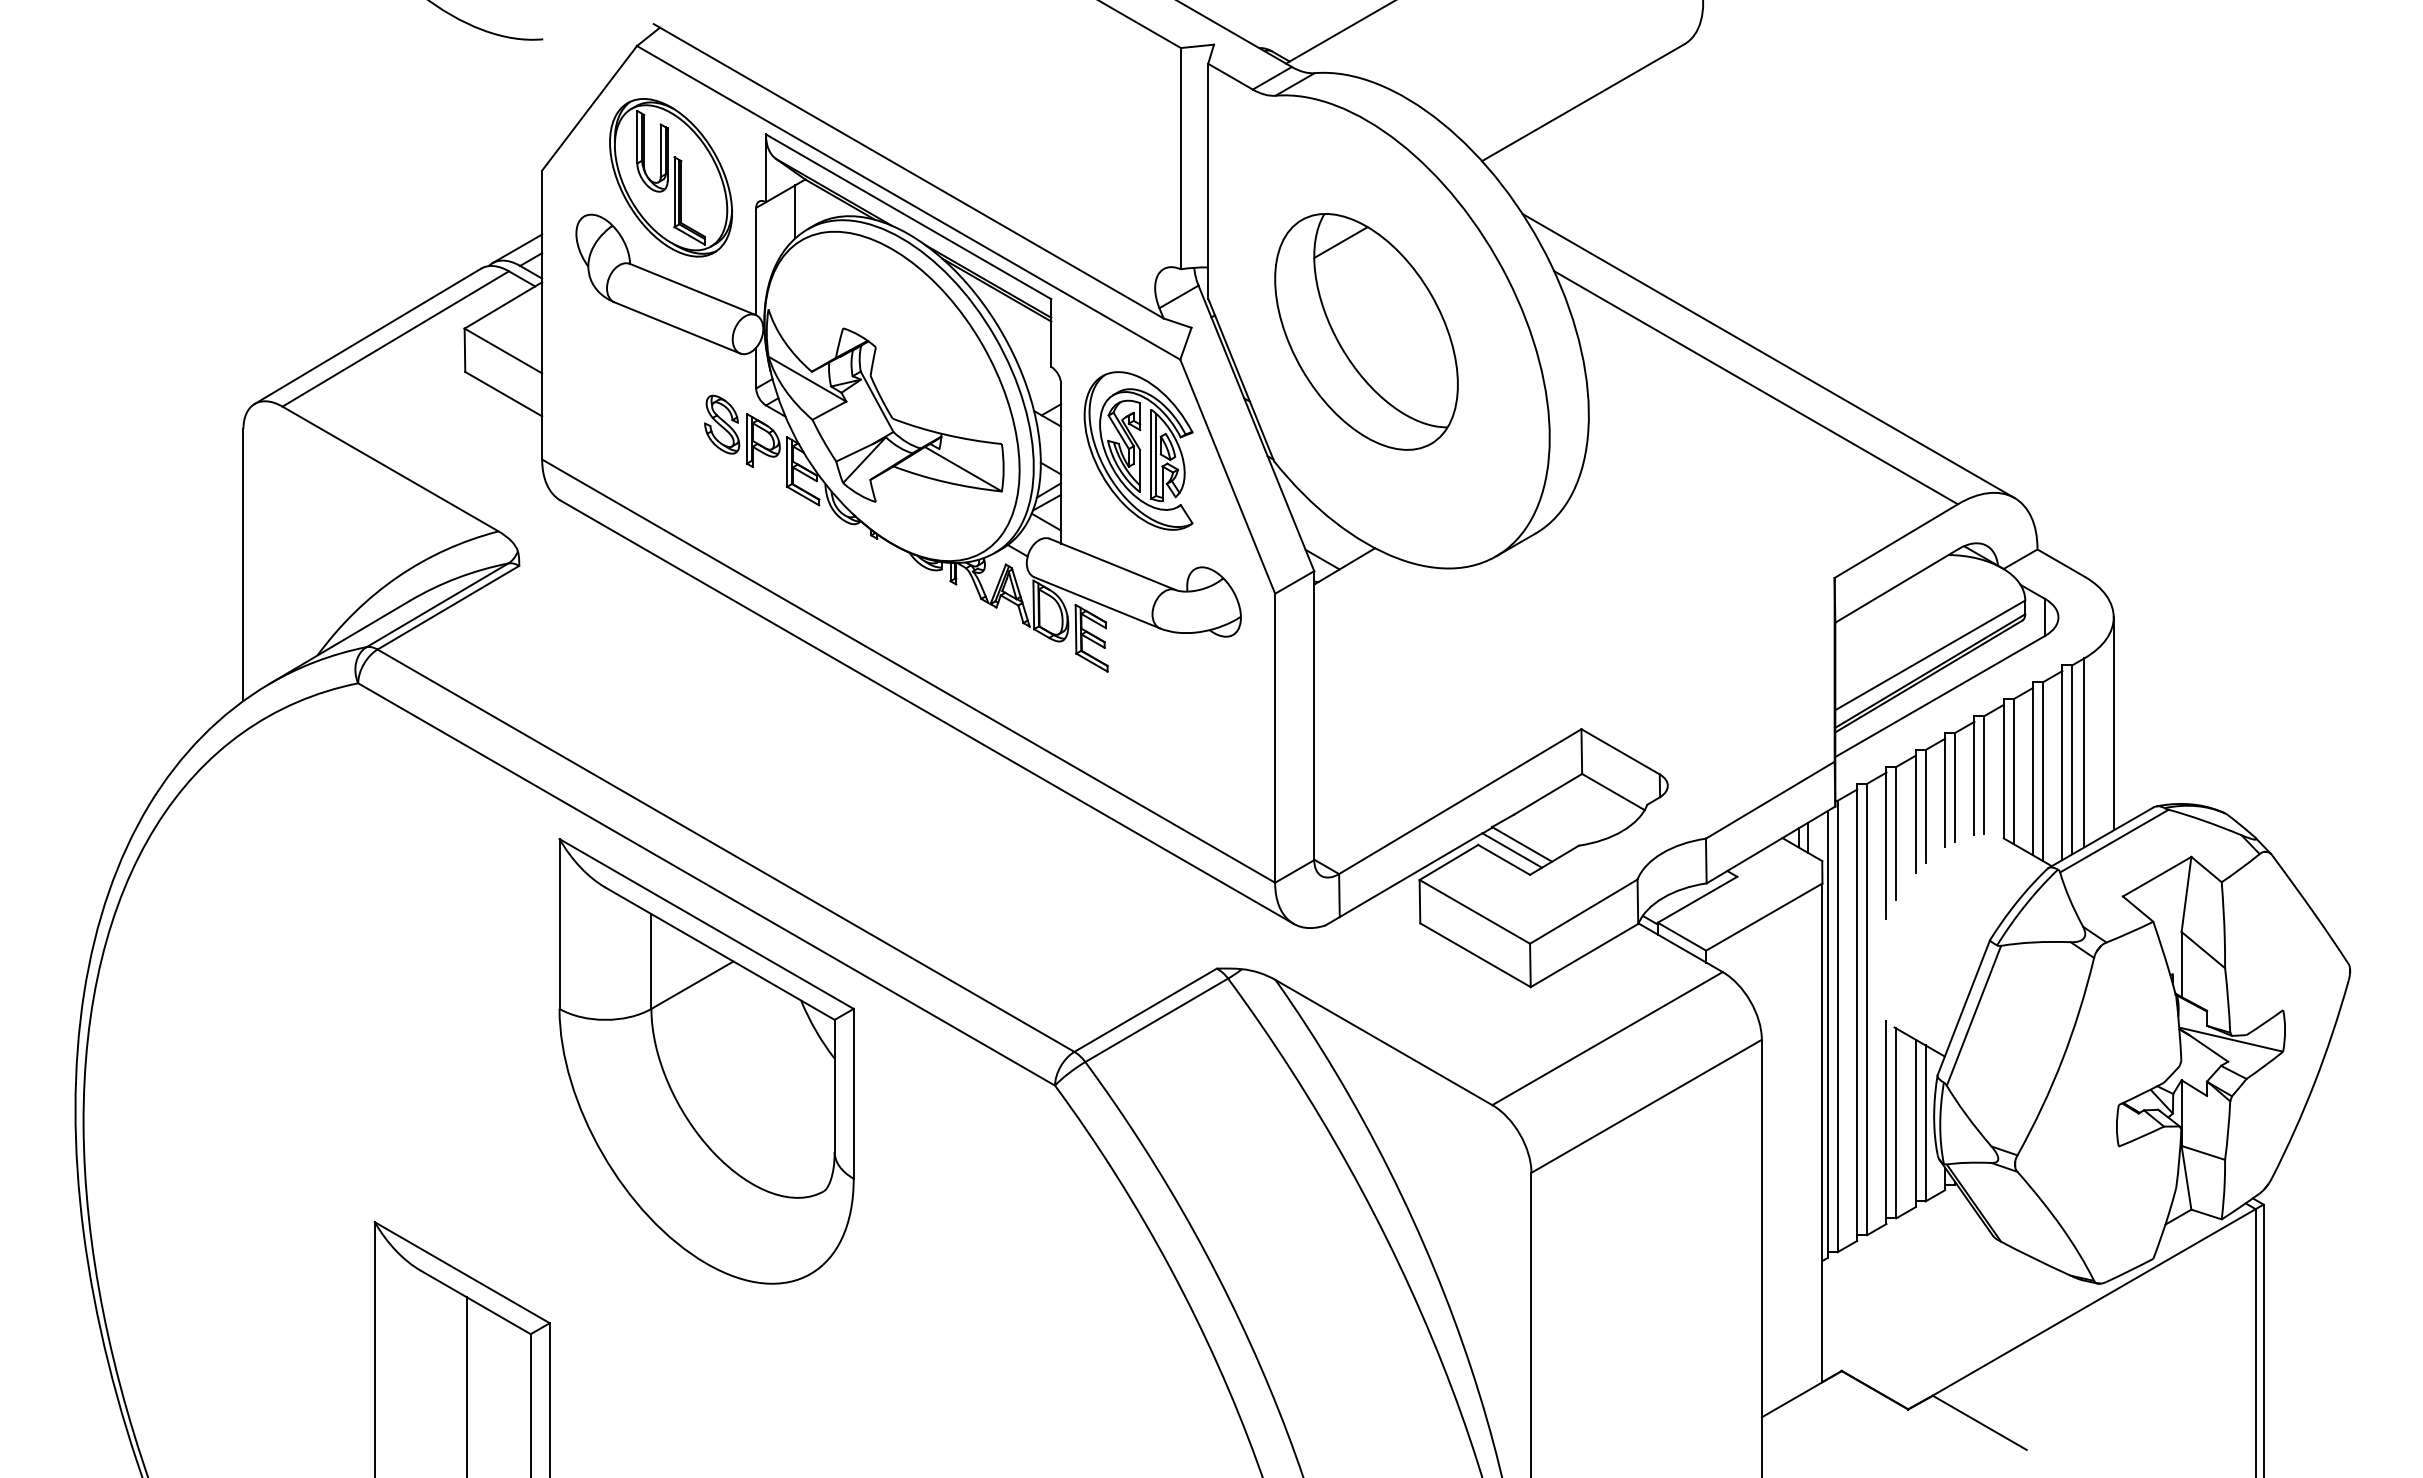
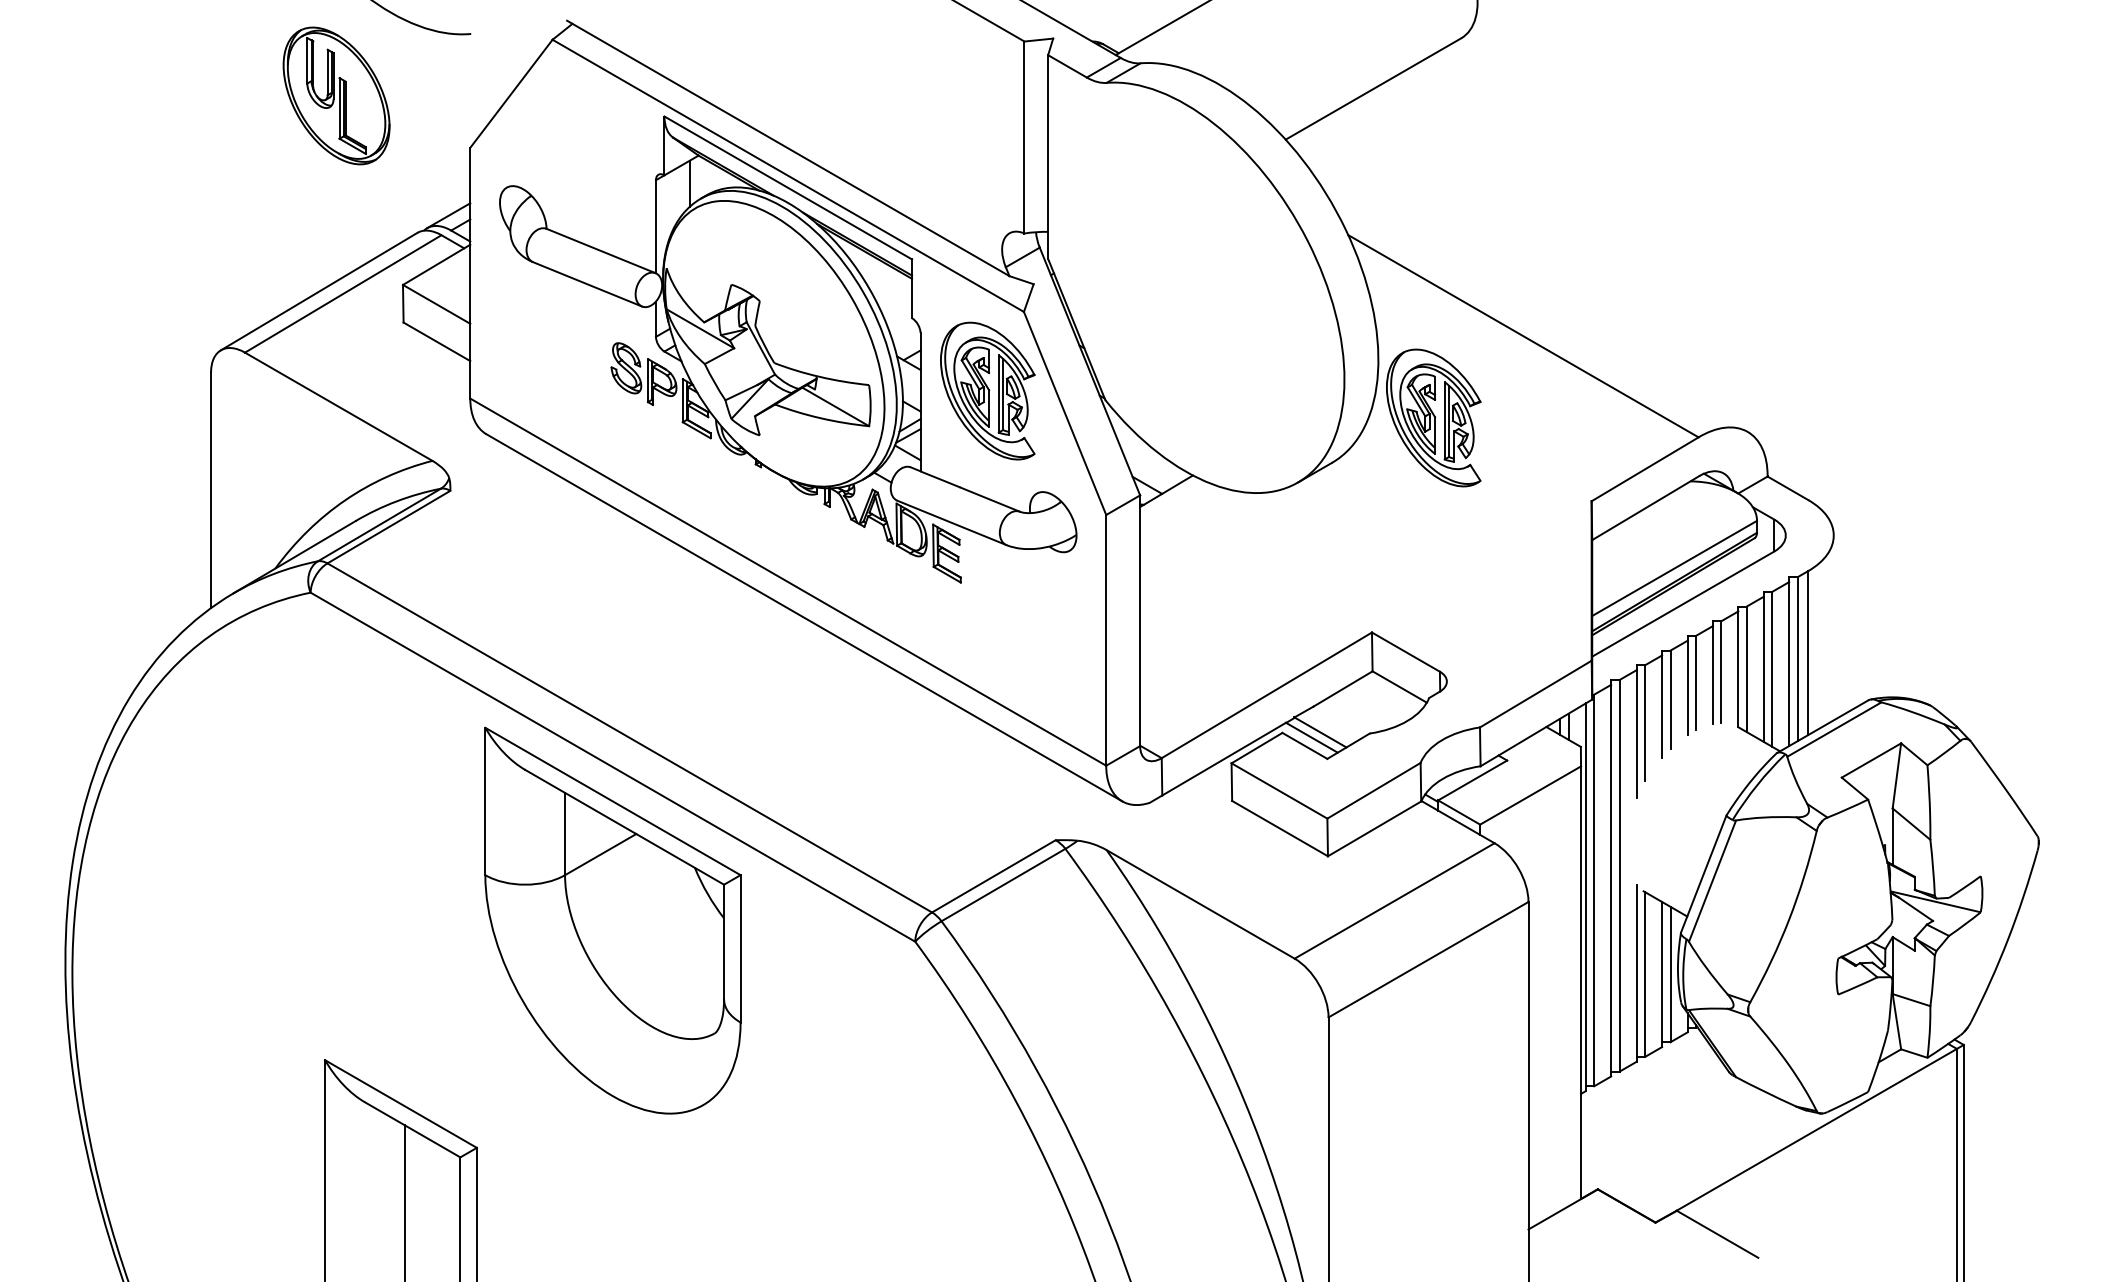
part: (670, 177) -> (336, 95), moved
part: (1366, 331) -> (1185, 287), removed
line: (1768, 355) -> (1534, 308), removed
part: (1652, 481) -> (1433, 417), added
line: (2113, 723) -> (1833, 627), removed

